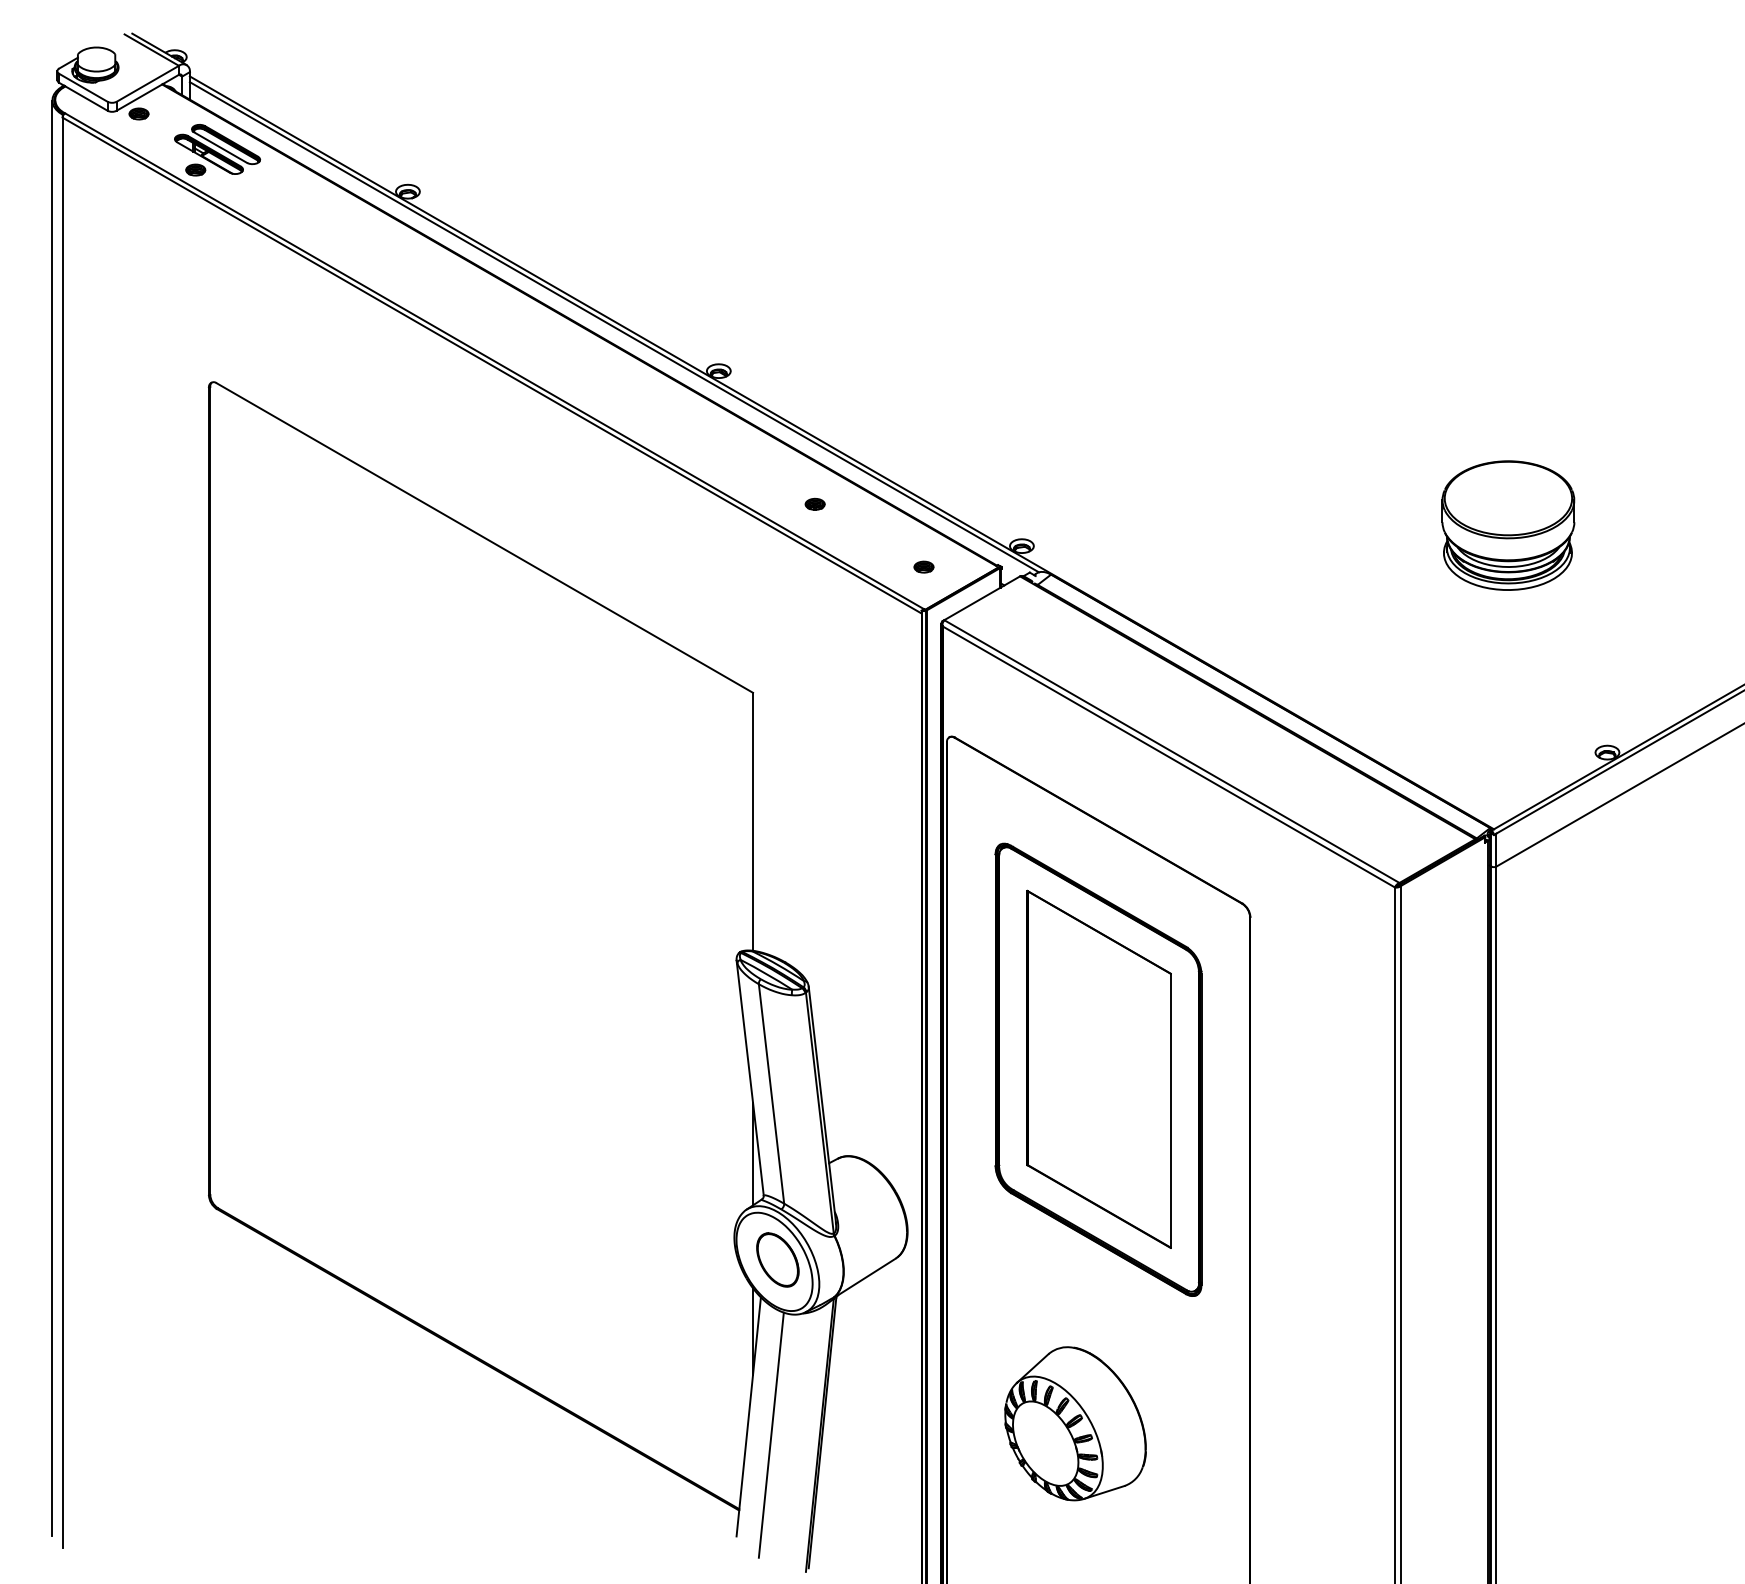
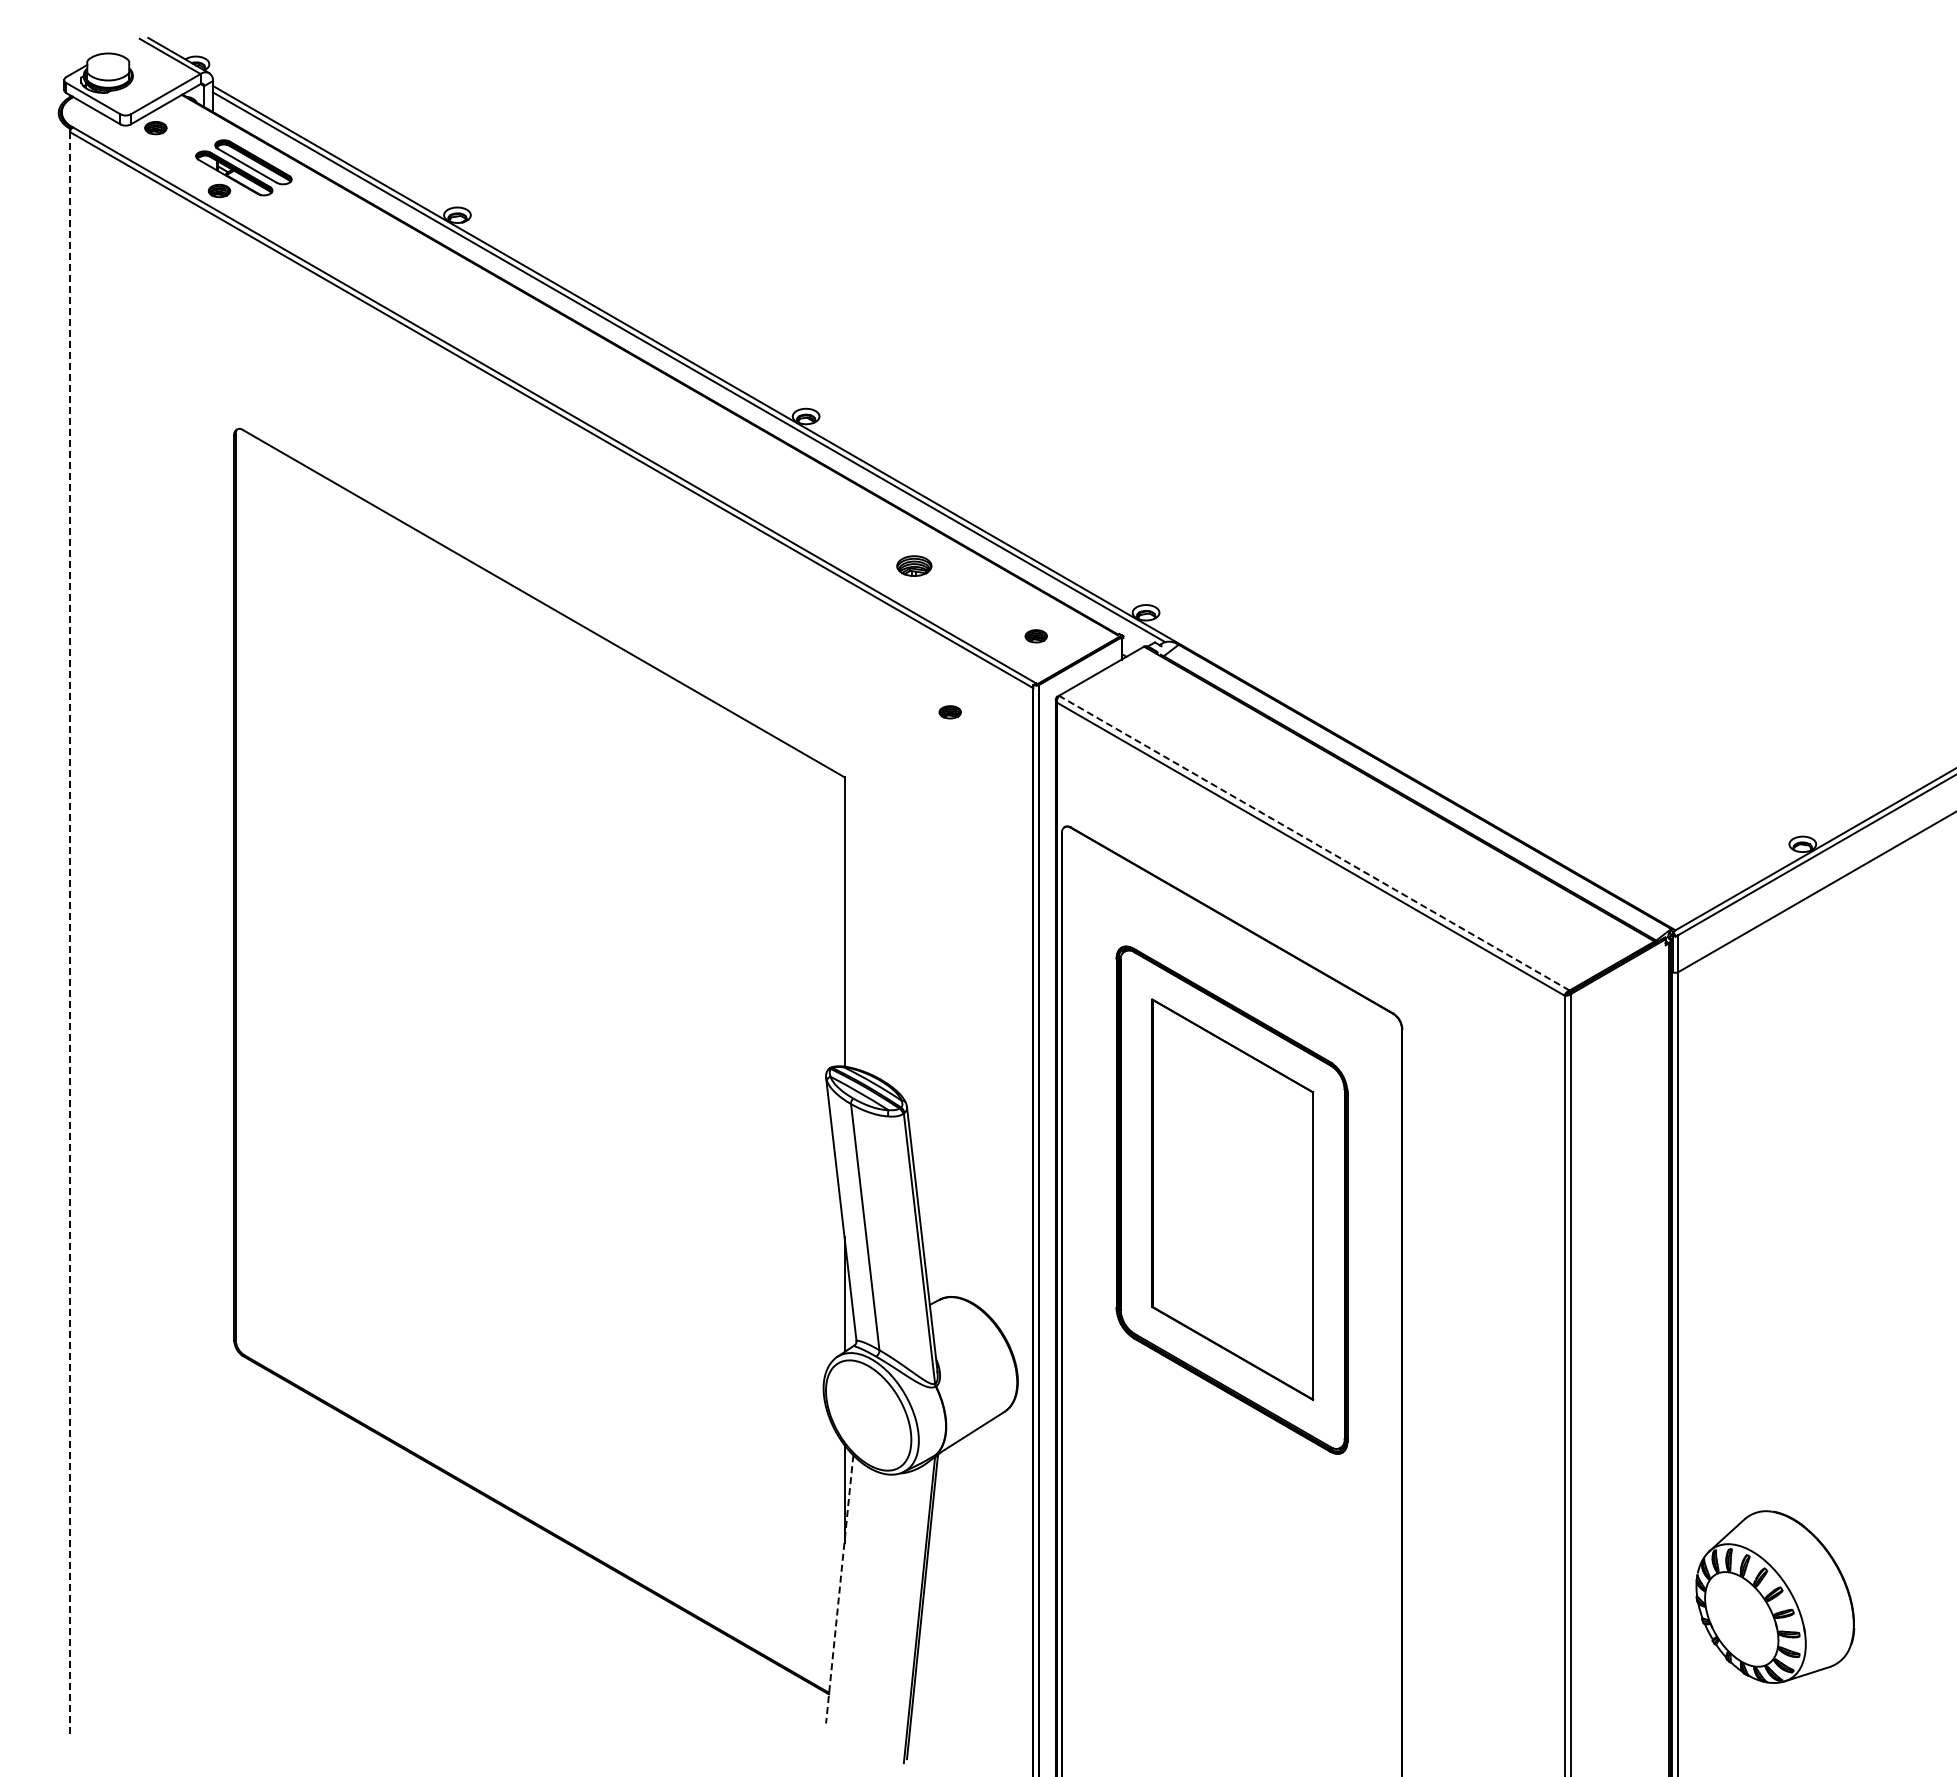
part: (814, 504) -> (913, 565), size x1.6
part: (1508, 525) -> (1691, 589), removed
part: (846, 635) -> (949, 712), added
line: (1172, 751) -> (1314, 843), solid -> dashed
line: (52, 818) -> (58, 918), removed
line: (62, 833) -> (70, 934), solid -> dashed
part: (777, 1260) -> (872, 1413), removed
line: (748, 1417) -> (839, 1589), solid -> dashed
part: (1075, 1423) -> (1775, 1596), moved
line: (771, 1434) -> (865, 1609), removed

